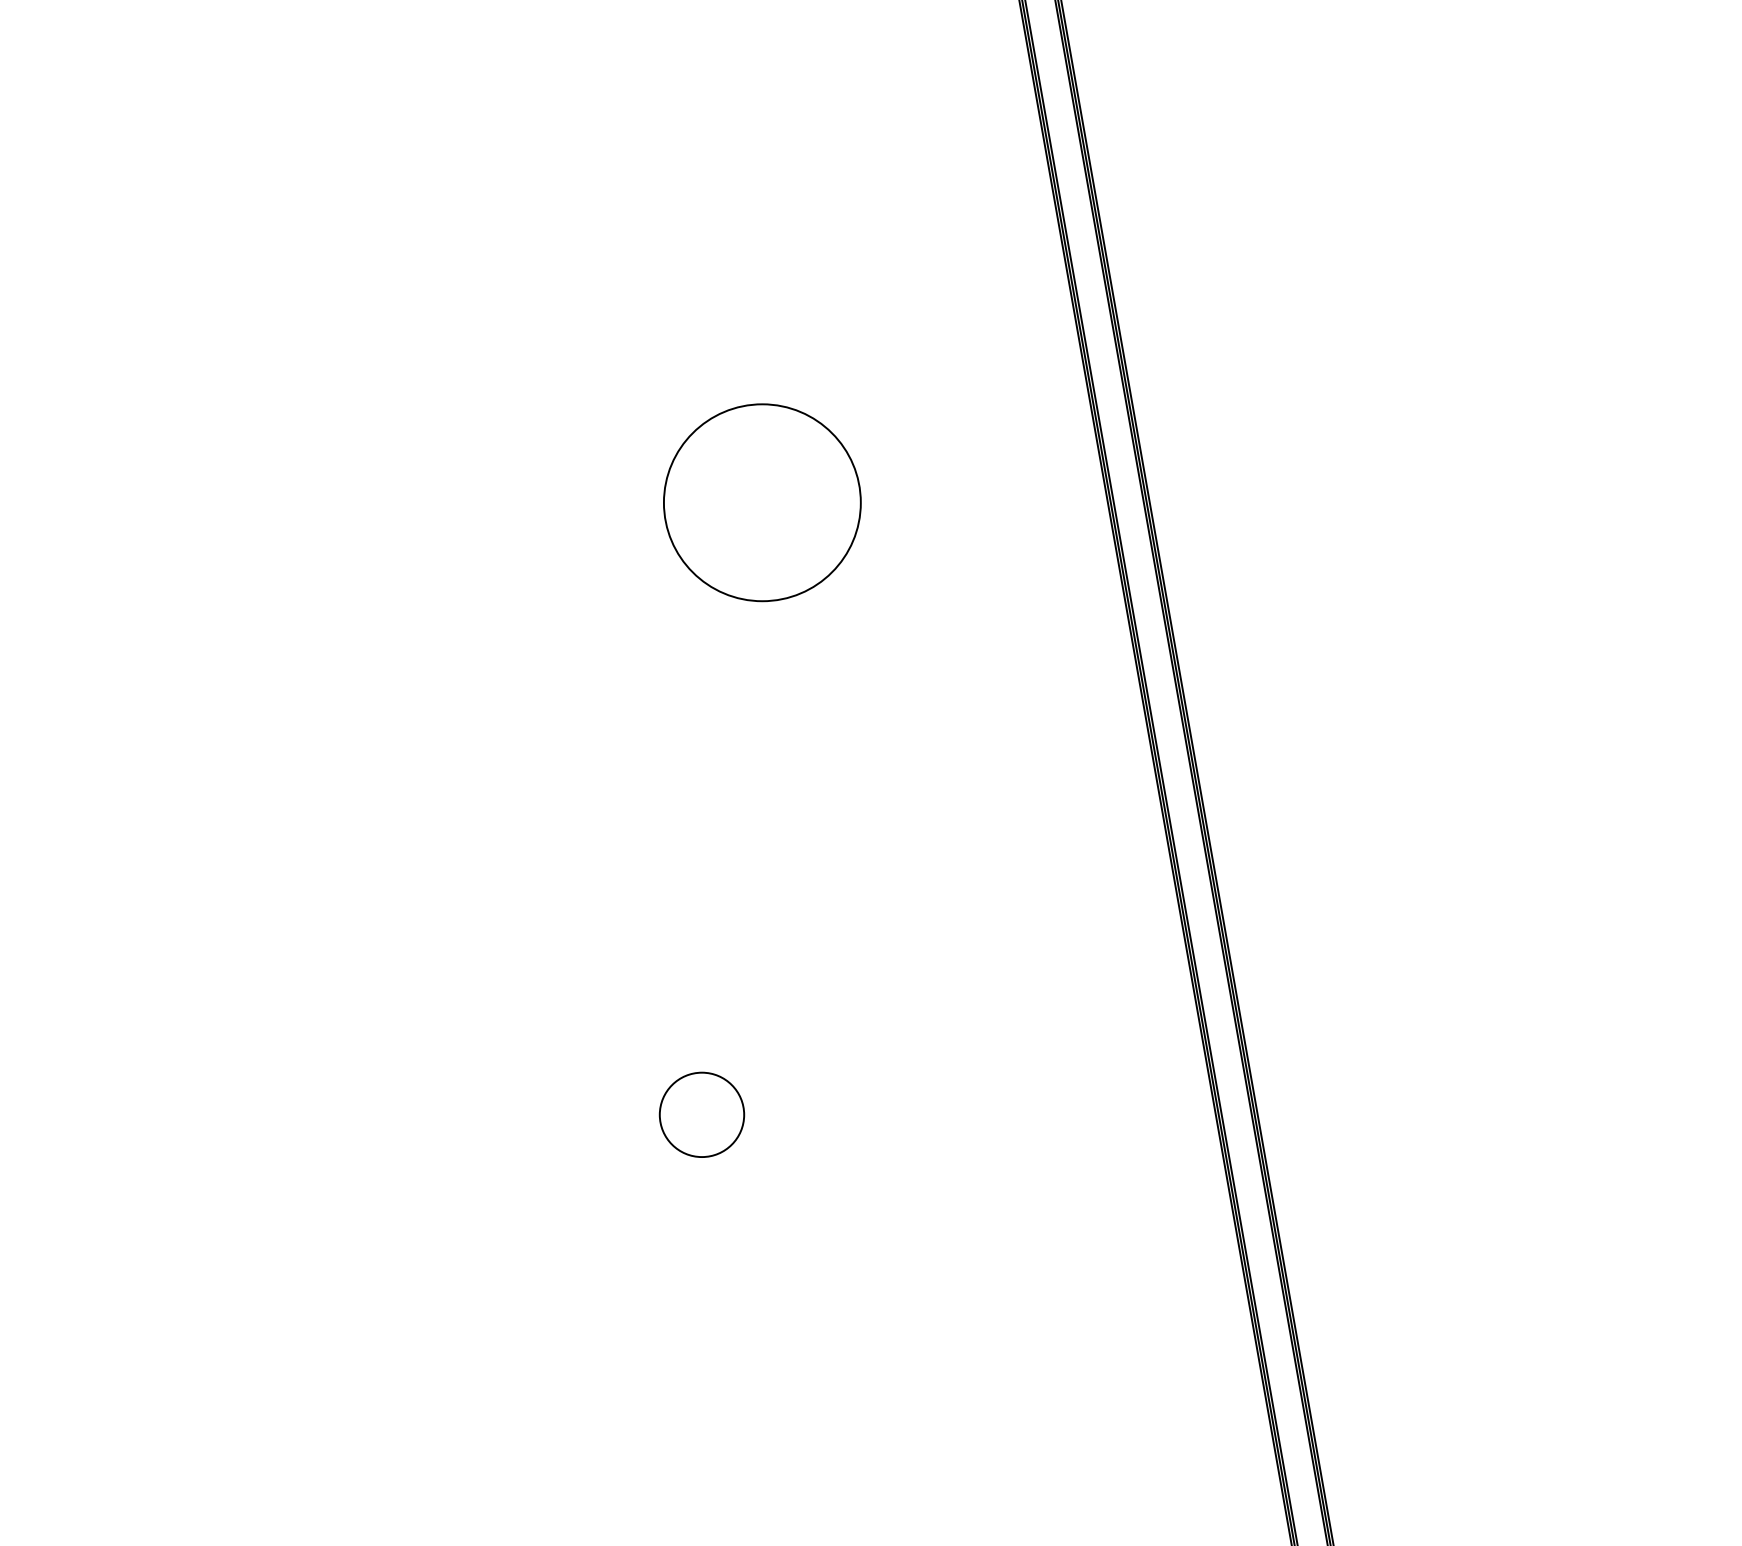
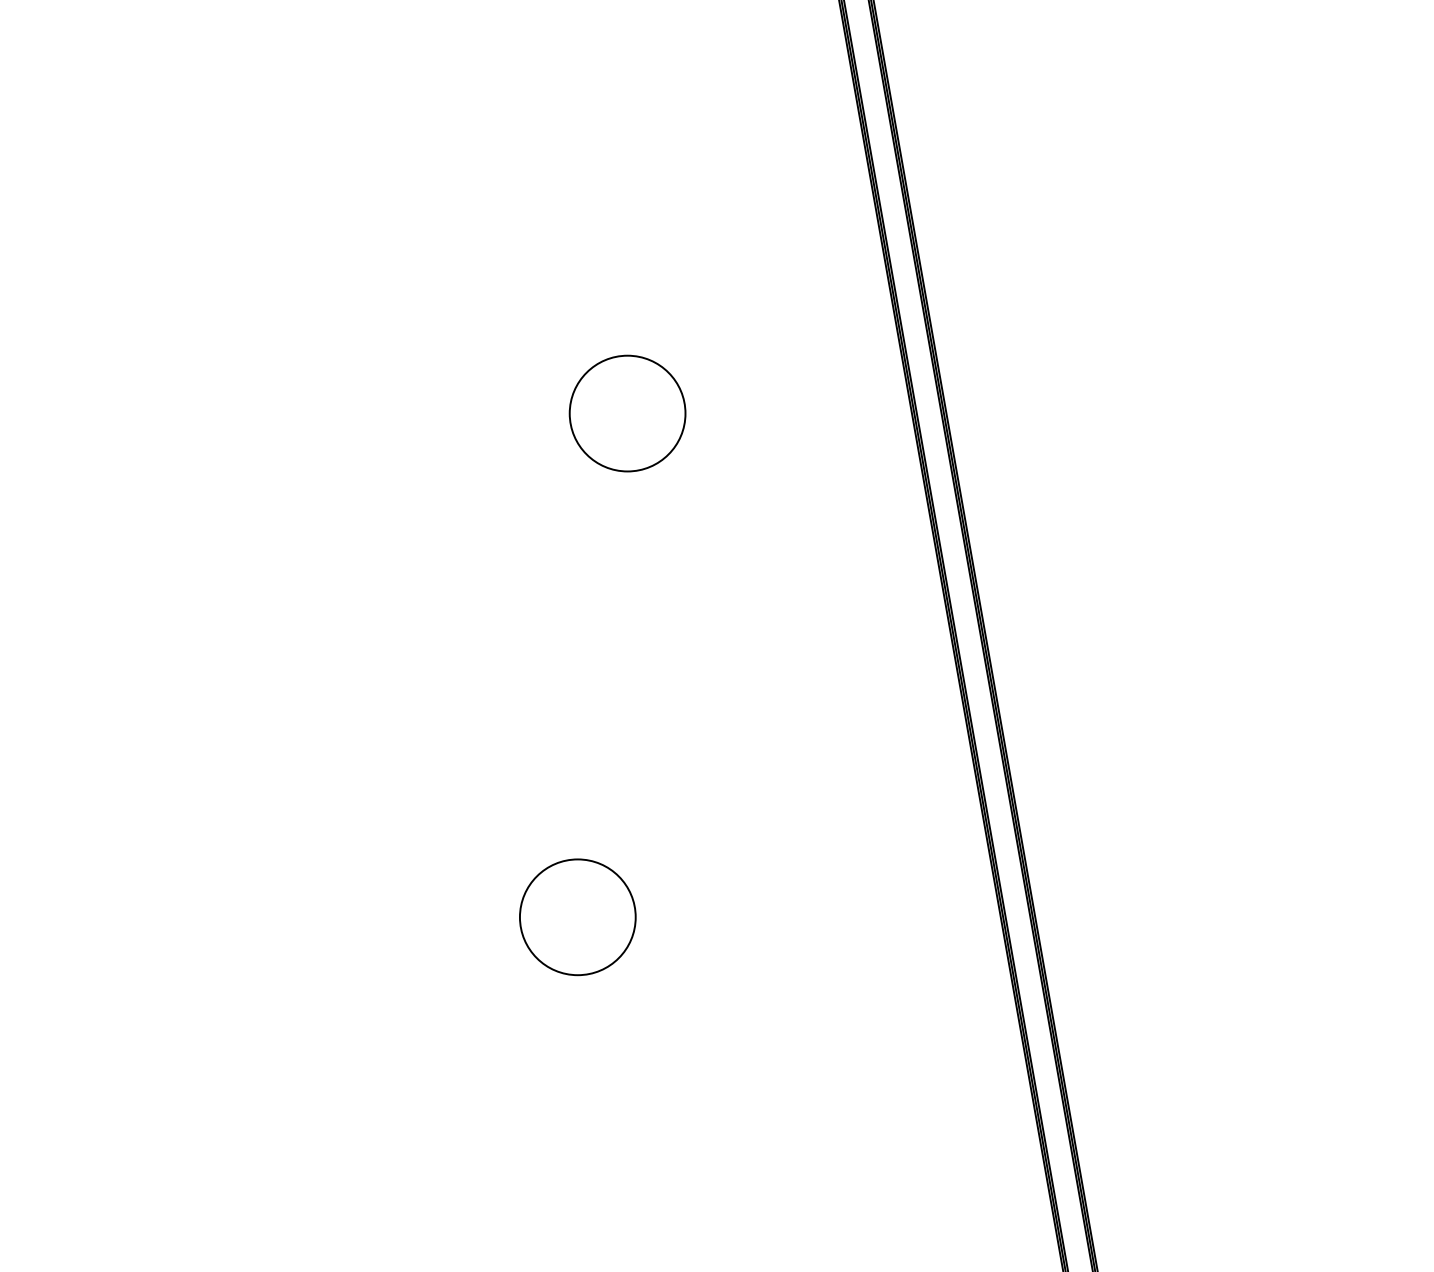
circle: (762, 502) -> (627, 413), size x0.71
circle: (701, 1115) -> (577, 917), size x1.67

